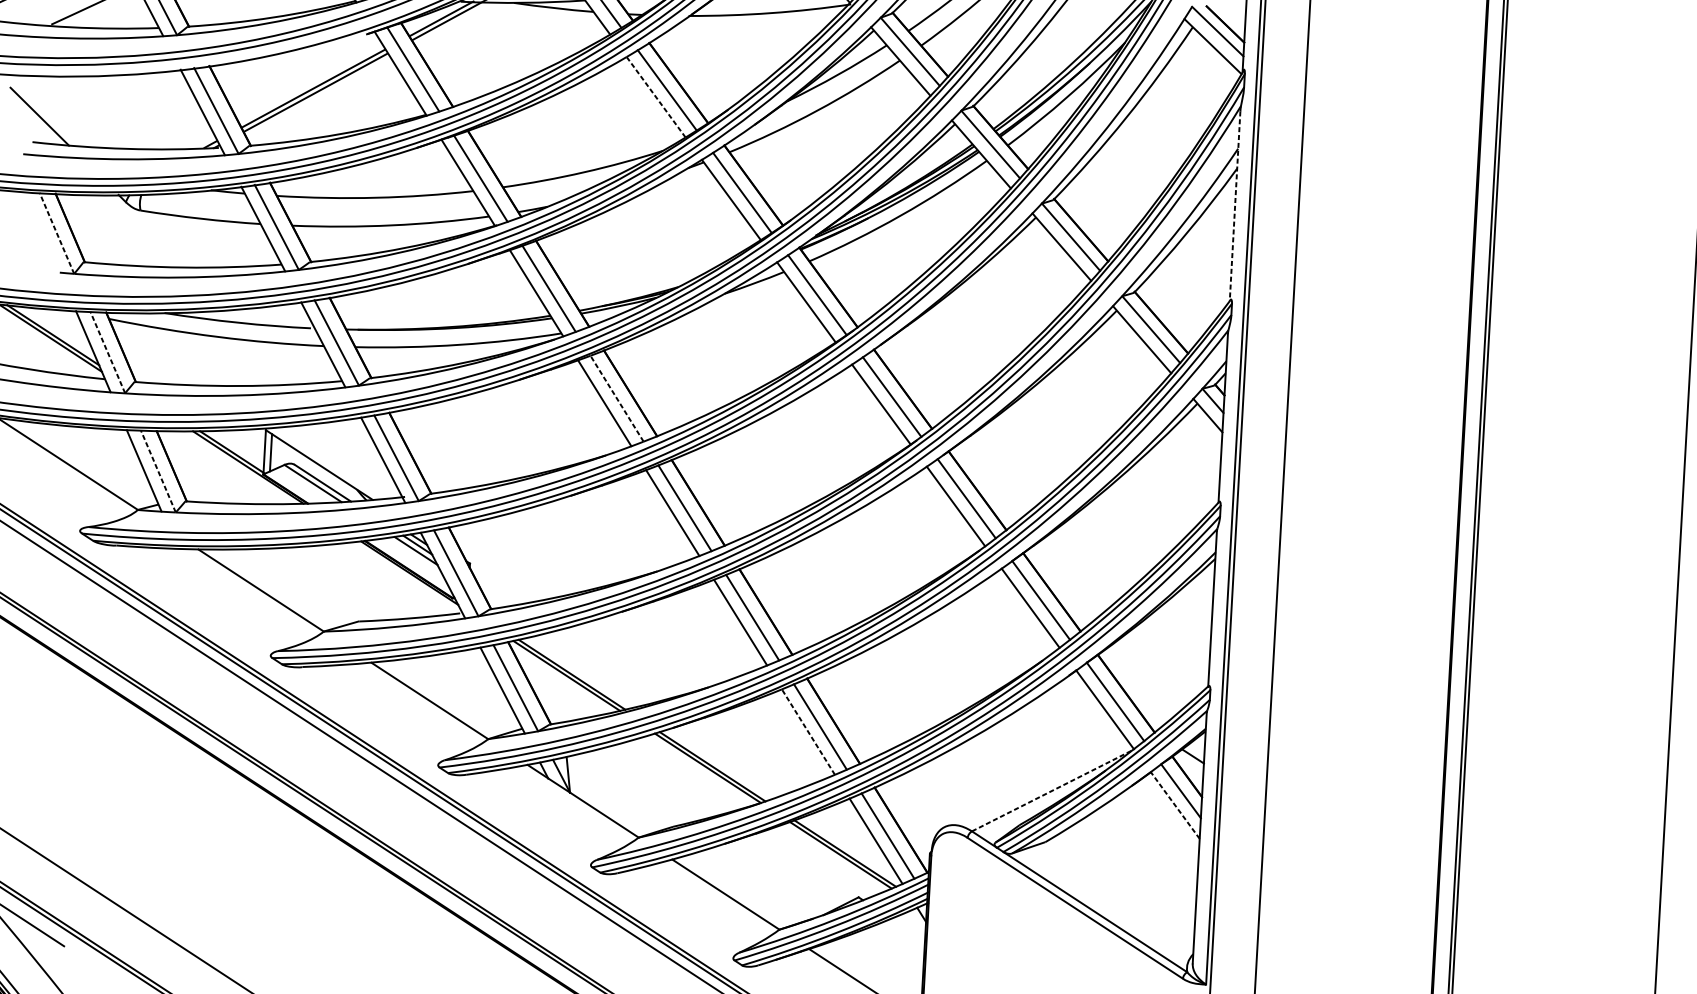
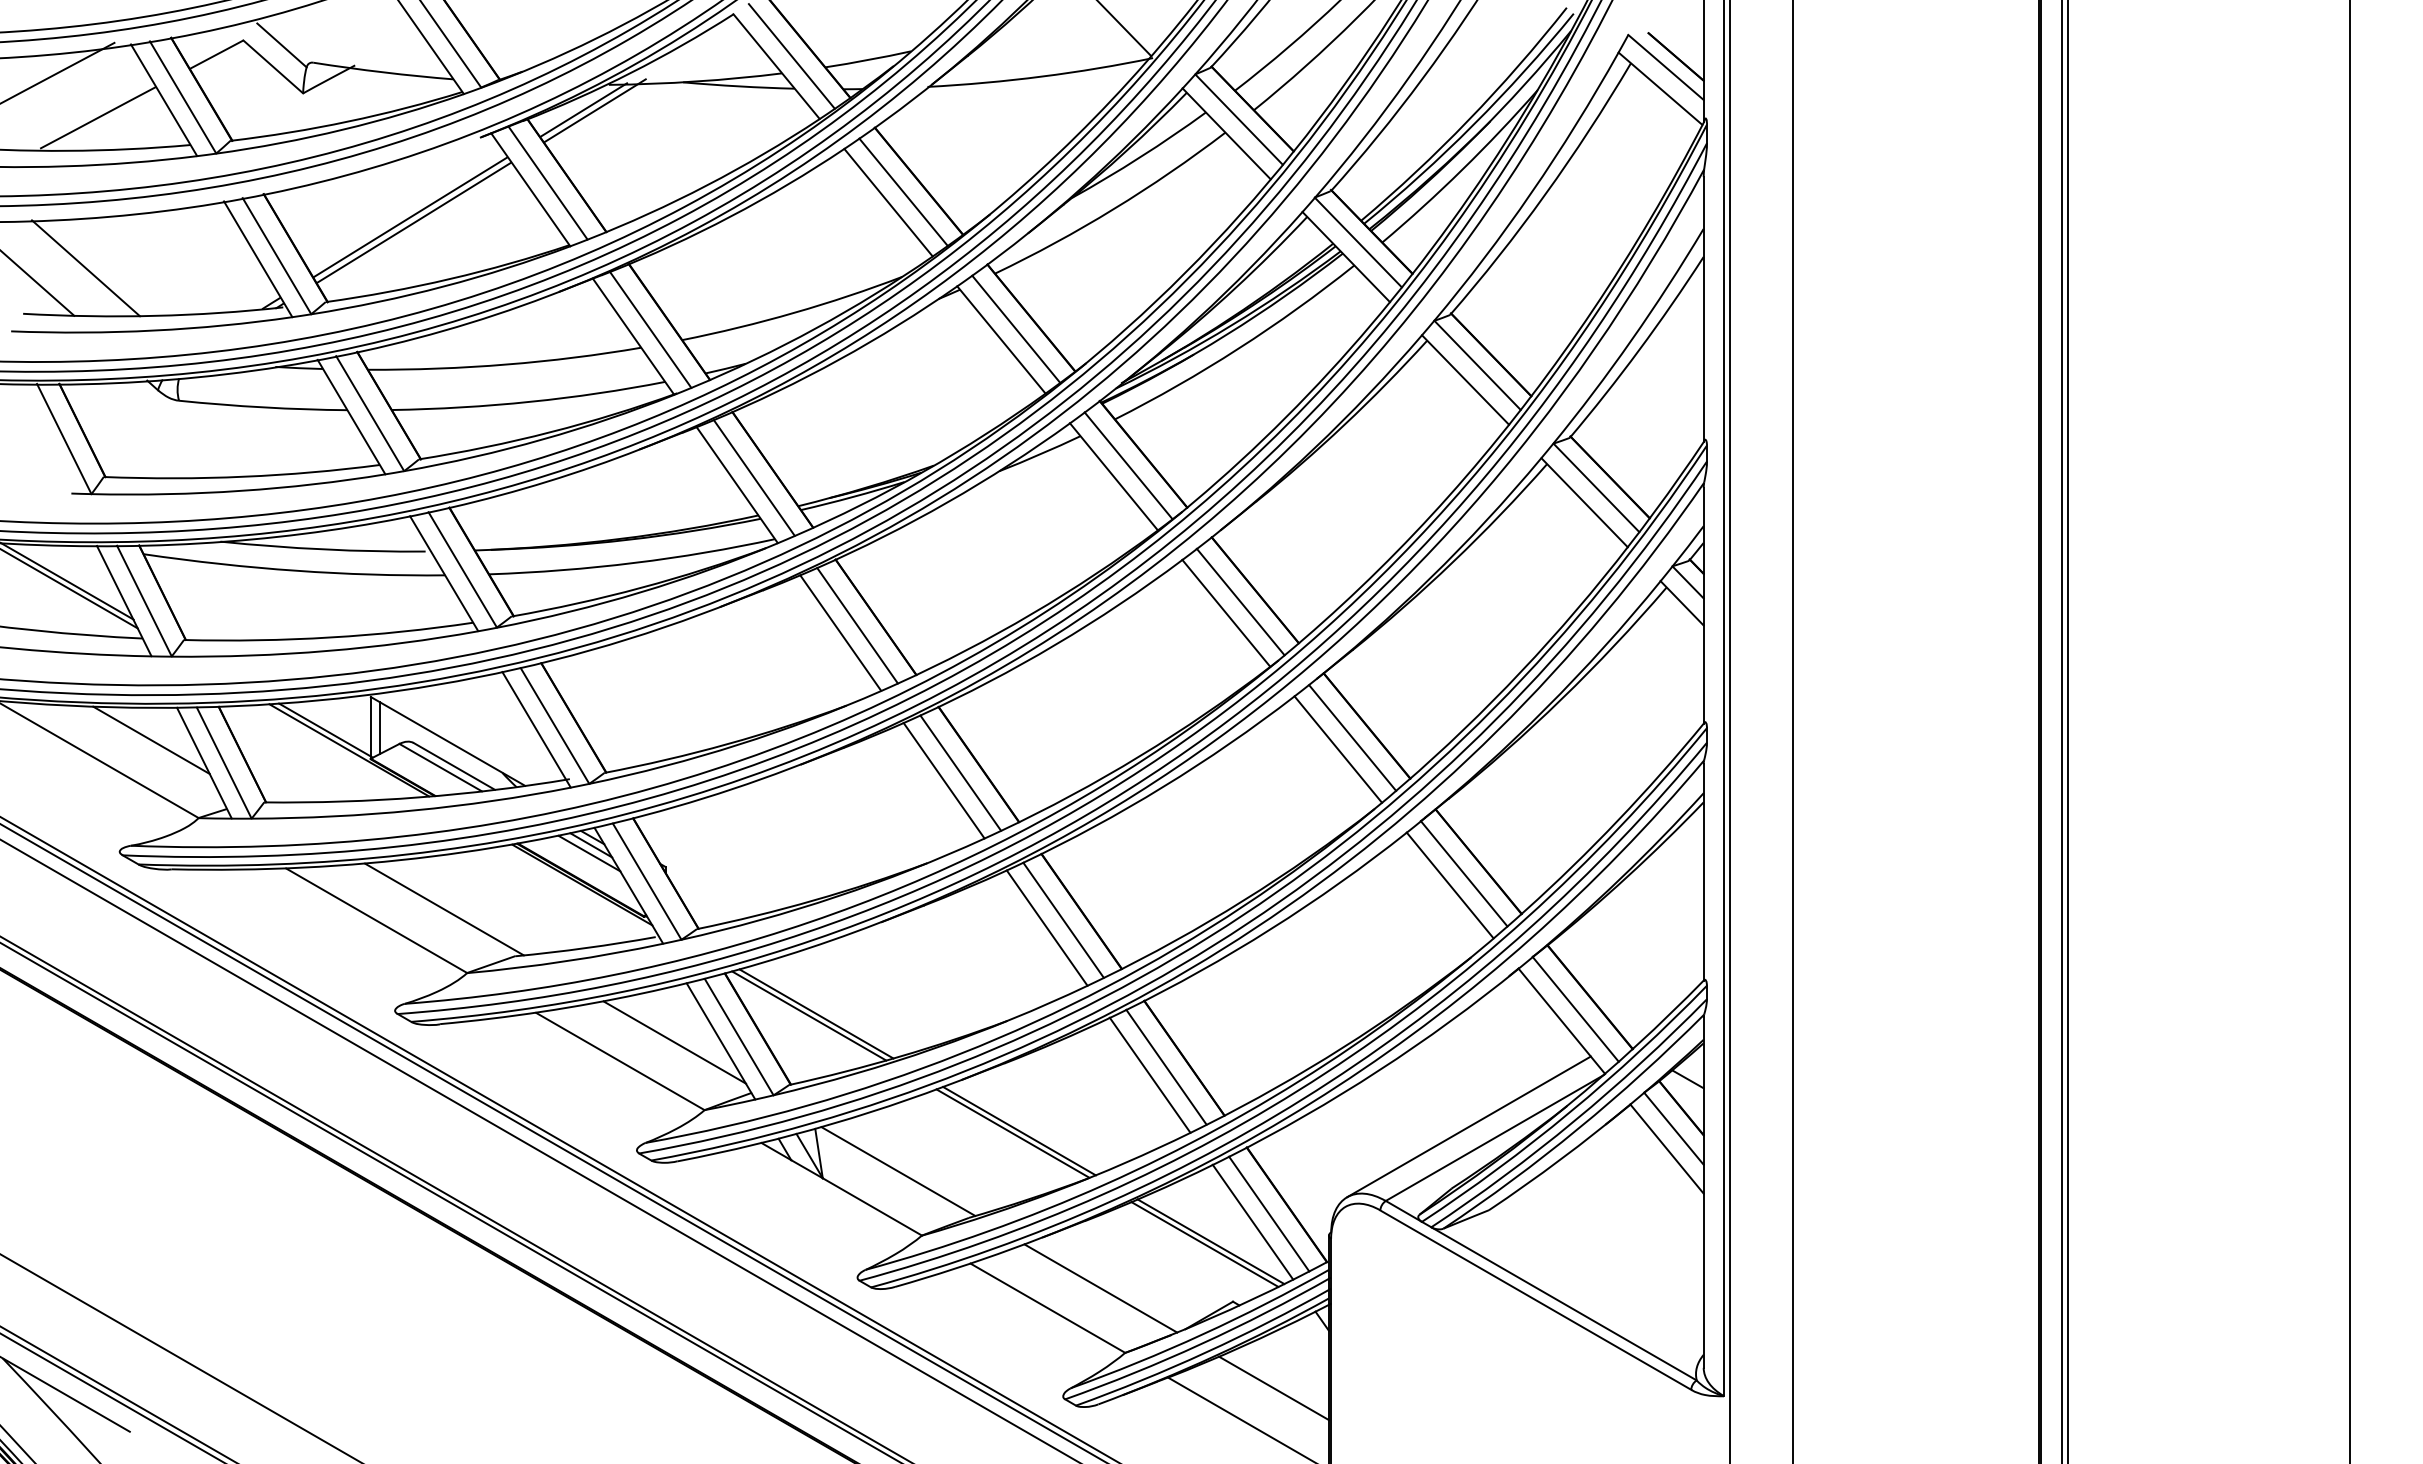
line: (656, 97) -> (888, 202), dashed -> solid
line: (78, 112) -> (85, 268), added
line: (1234, 206) -> (1703, 309), dashed -> solid
line: (57, 232) -> (64, 438), dashed -> solid
line: (107, 352) -> (144, 601), dashed -> solid
line: (617, 398) -> (857, 625), dashed -> solid
line: (107, 451) -> (151, 739), added
line: (158, 471) -> (224, 763), dashed -> solid
line: (310, 585) -> (444, 909), added
line: (469, 689) -> (674, 1042), added
line: (807, 731) -> (1149, 1074), dashed -> solid
line: (1034, 781) -> (1468, 1126), added
line: (624, 790) -> (898, 1171), added
line: (1052, 791) -> (1494, 1138), dashed -> solid
line: (1175, 805) -> (1667, 1149), dashed -> solid
line: (764, 882) -> (1100, 1288), added
line: (884, 961) -> (1273, 1388), added

